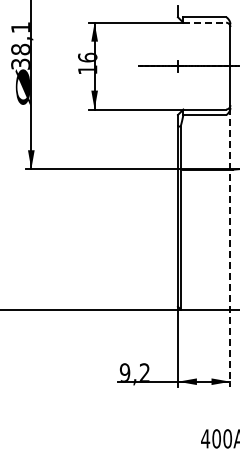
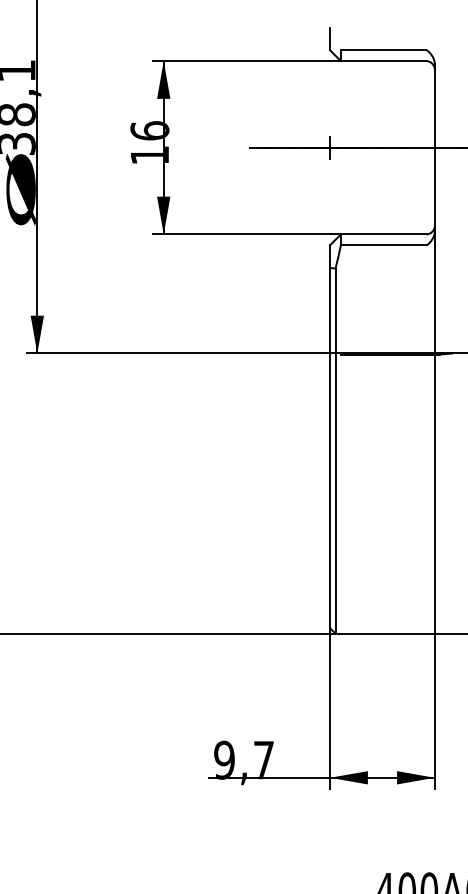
line: (205, 22) -> (385, 60), dashed -> solid
line: (230, 247) -> (434, 509), dashed -> solid
text: (144, 371) -> (263, 757), 9,2 -> 9,7

